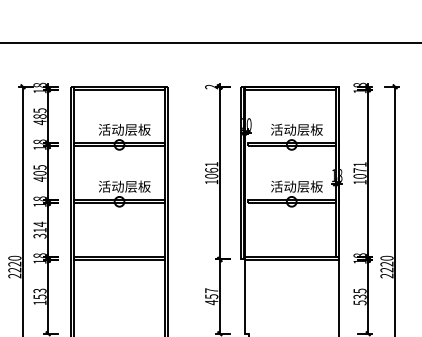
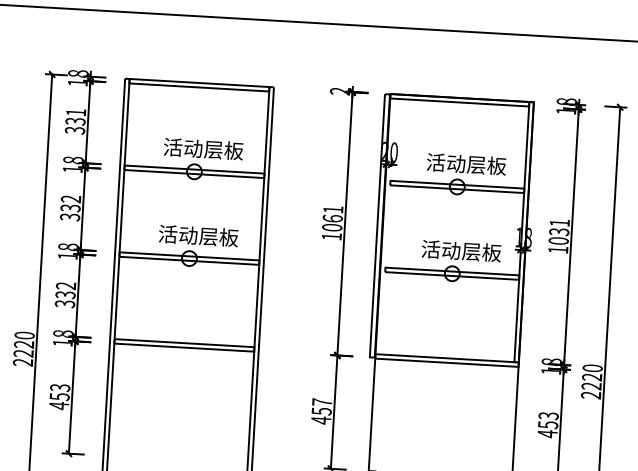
text: (39, 116) -> (74, 121), 485 -> 331
text: (359, 170) -> (558, 231), 1071 -> 1031
text: (39, 173) -> (69, 208), 405 -> 332
text: (39, 226) -> (65, 289), 314 -> 332
text: (359, 296) -> (547, 424), 535 -> 453
text: (39, 302) -> (58, 405), 153 -> 453

